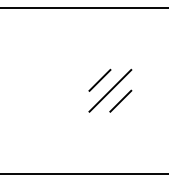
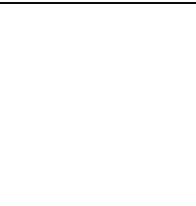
line: (99, 79) -> (140, 102), removed
line: (110, 90) -> (156, 118), removed
line: (120, 100) -> (170, 132), removed

